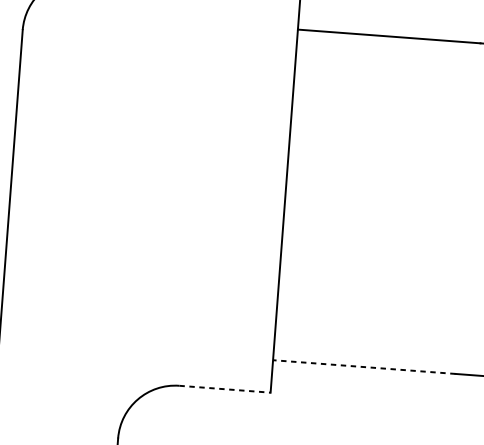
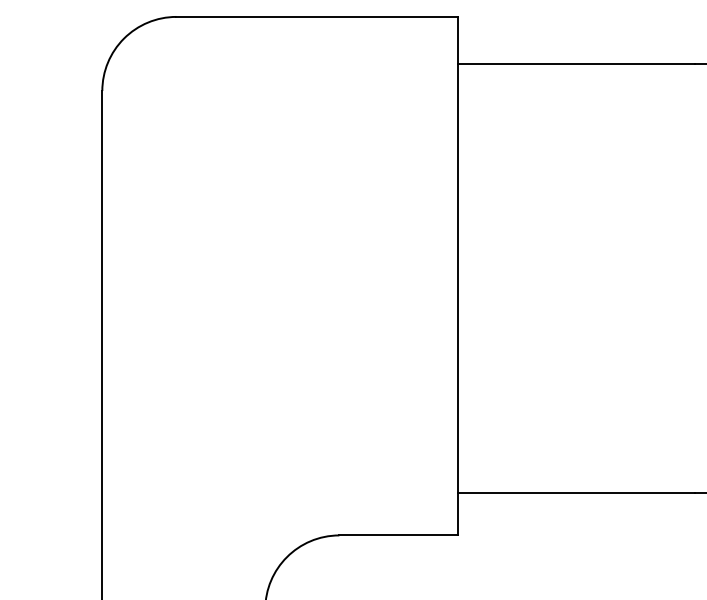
line: (364, 367) -> (576, 493), dashed -> solid
line: (225, 389) -> (399, 535), dashed -> solid

